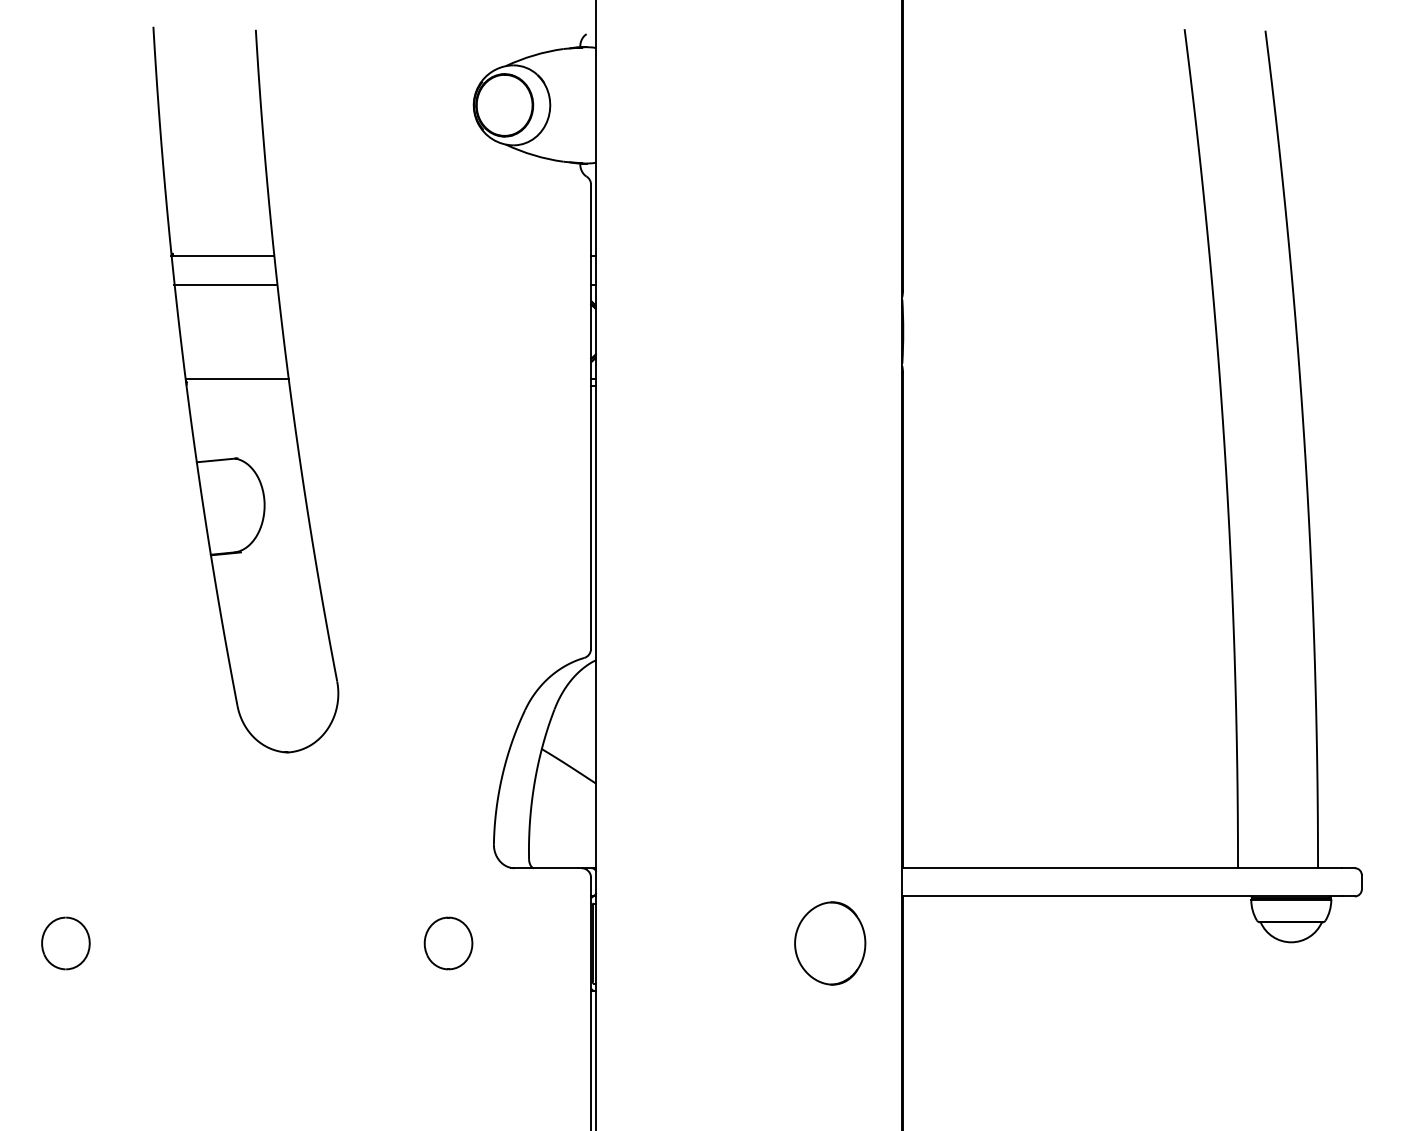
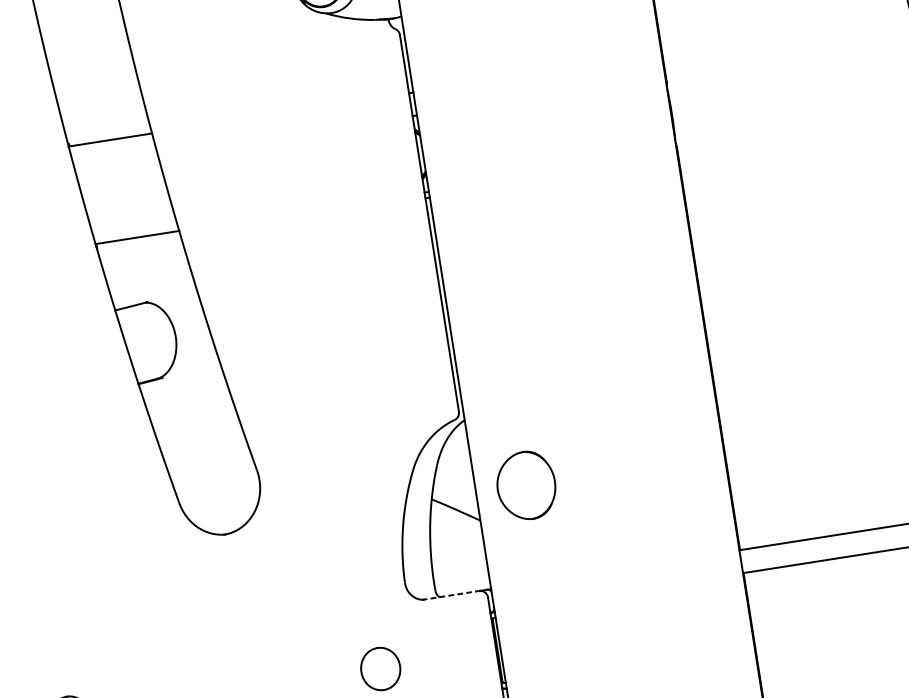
line: (225, 284) -> (115, 162), removed
line: (544, 868) -> (449, 595), solid -> dashed
part: (830, 943) -> (526, 485), moved

